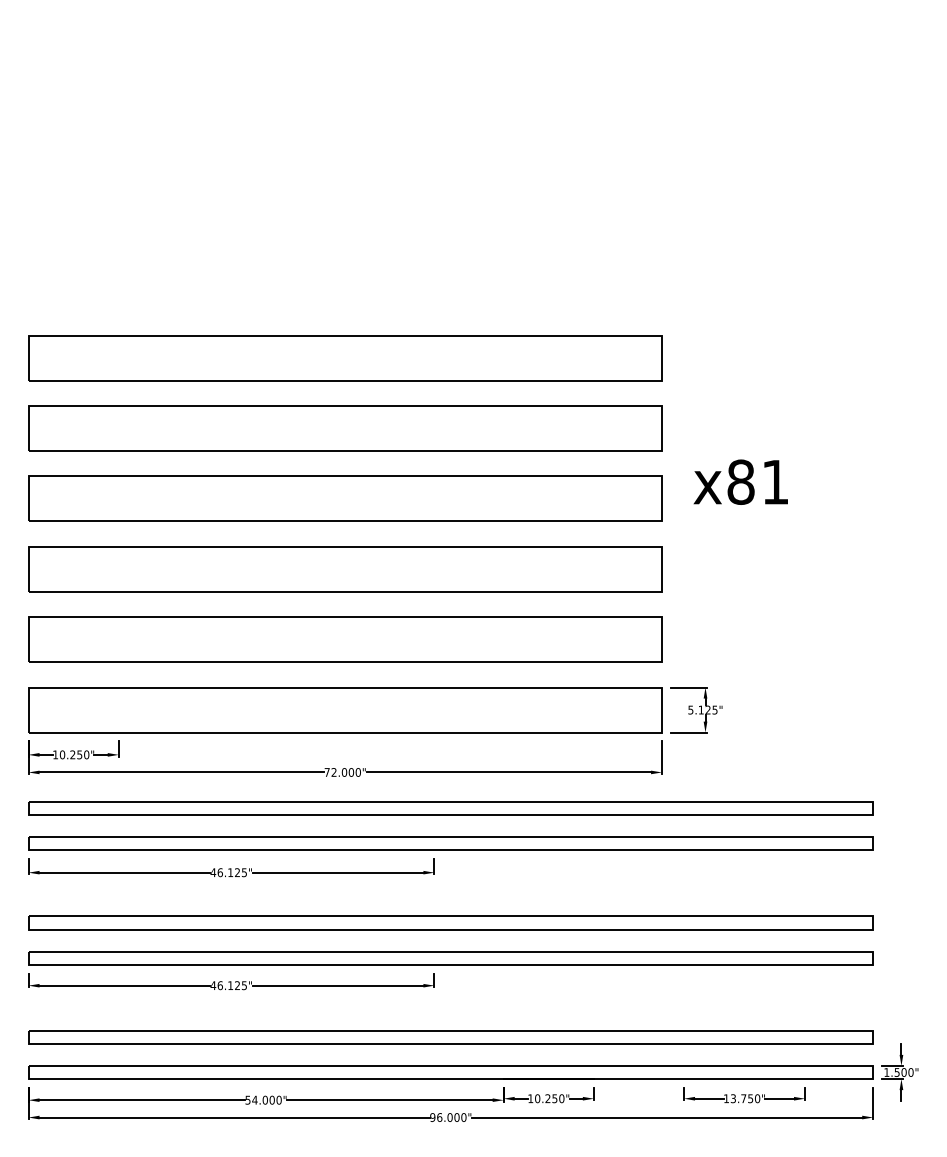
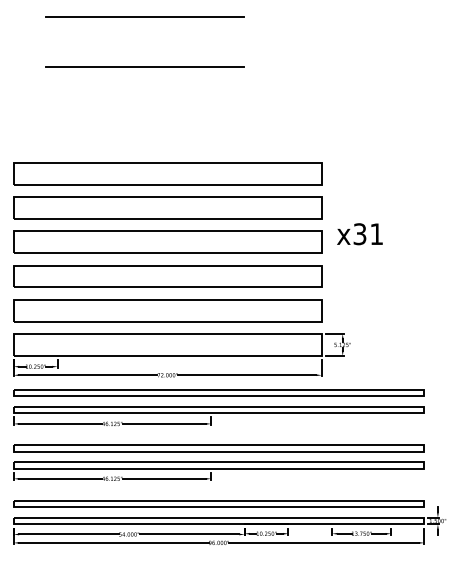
line: (297, 34) -> (144, 16), added
line: (297, 139) -> (144, 67), added
text: (740, 482) -> (359, 234), x81 -> x31

